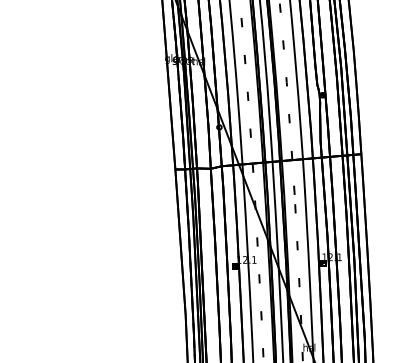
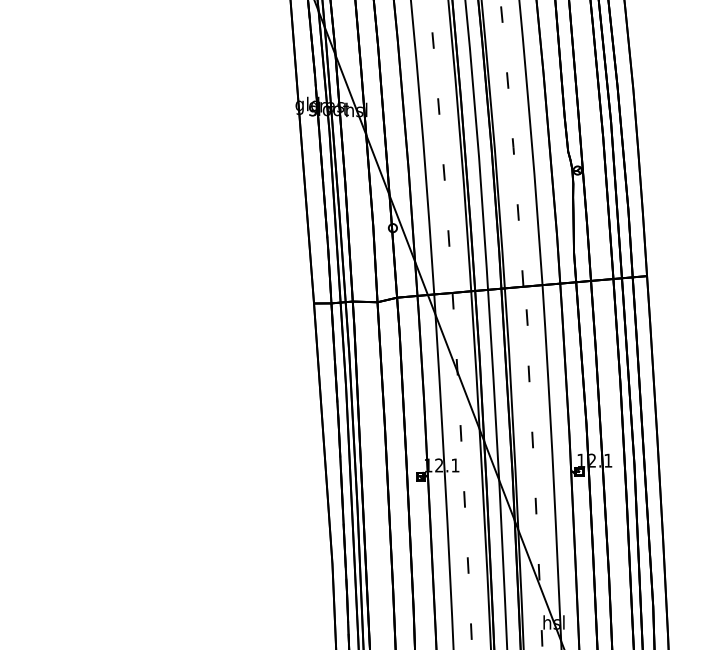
line: (294, 189) -> (527, 316), moved

